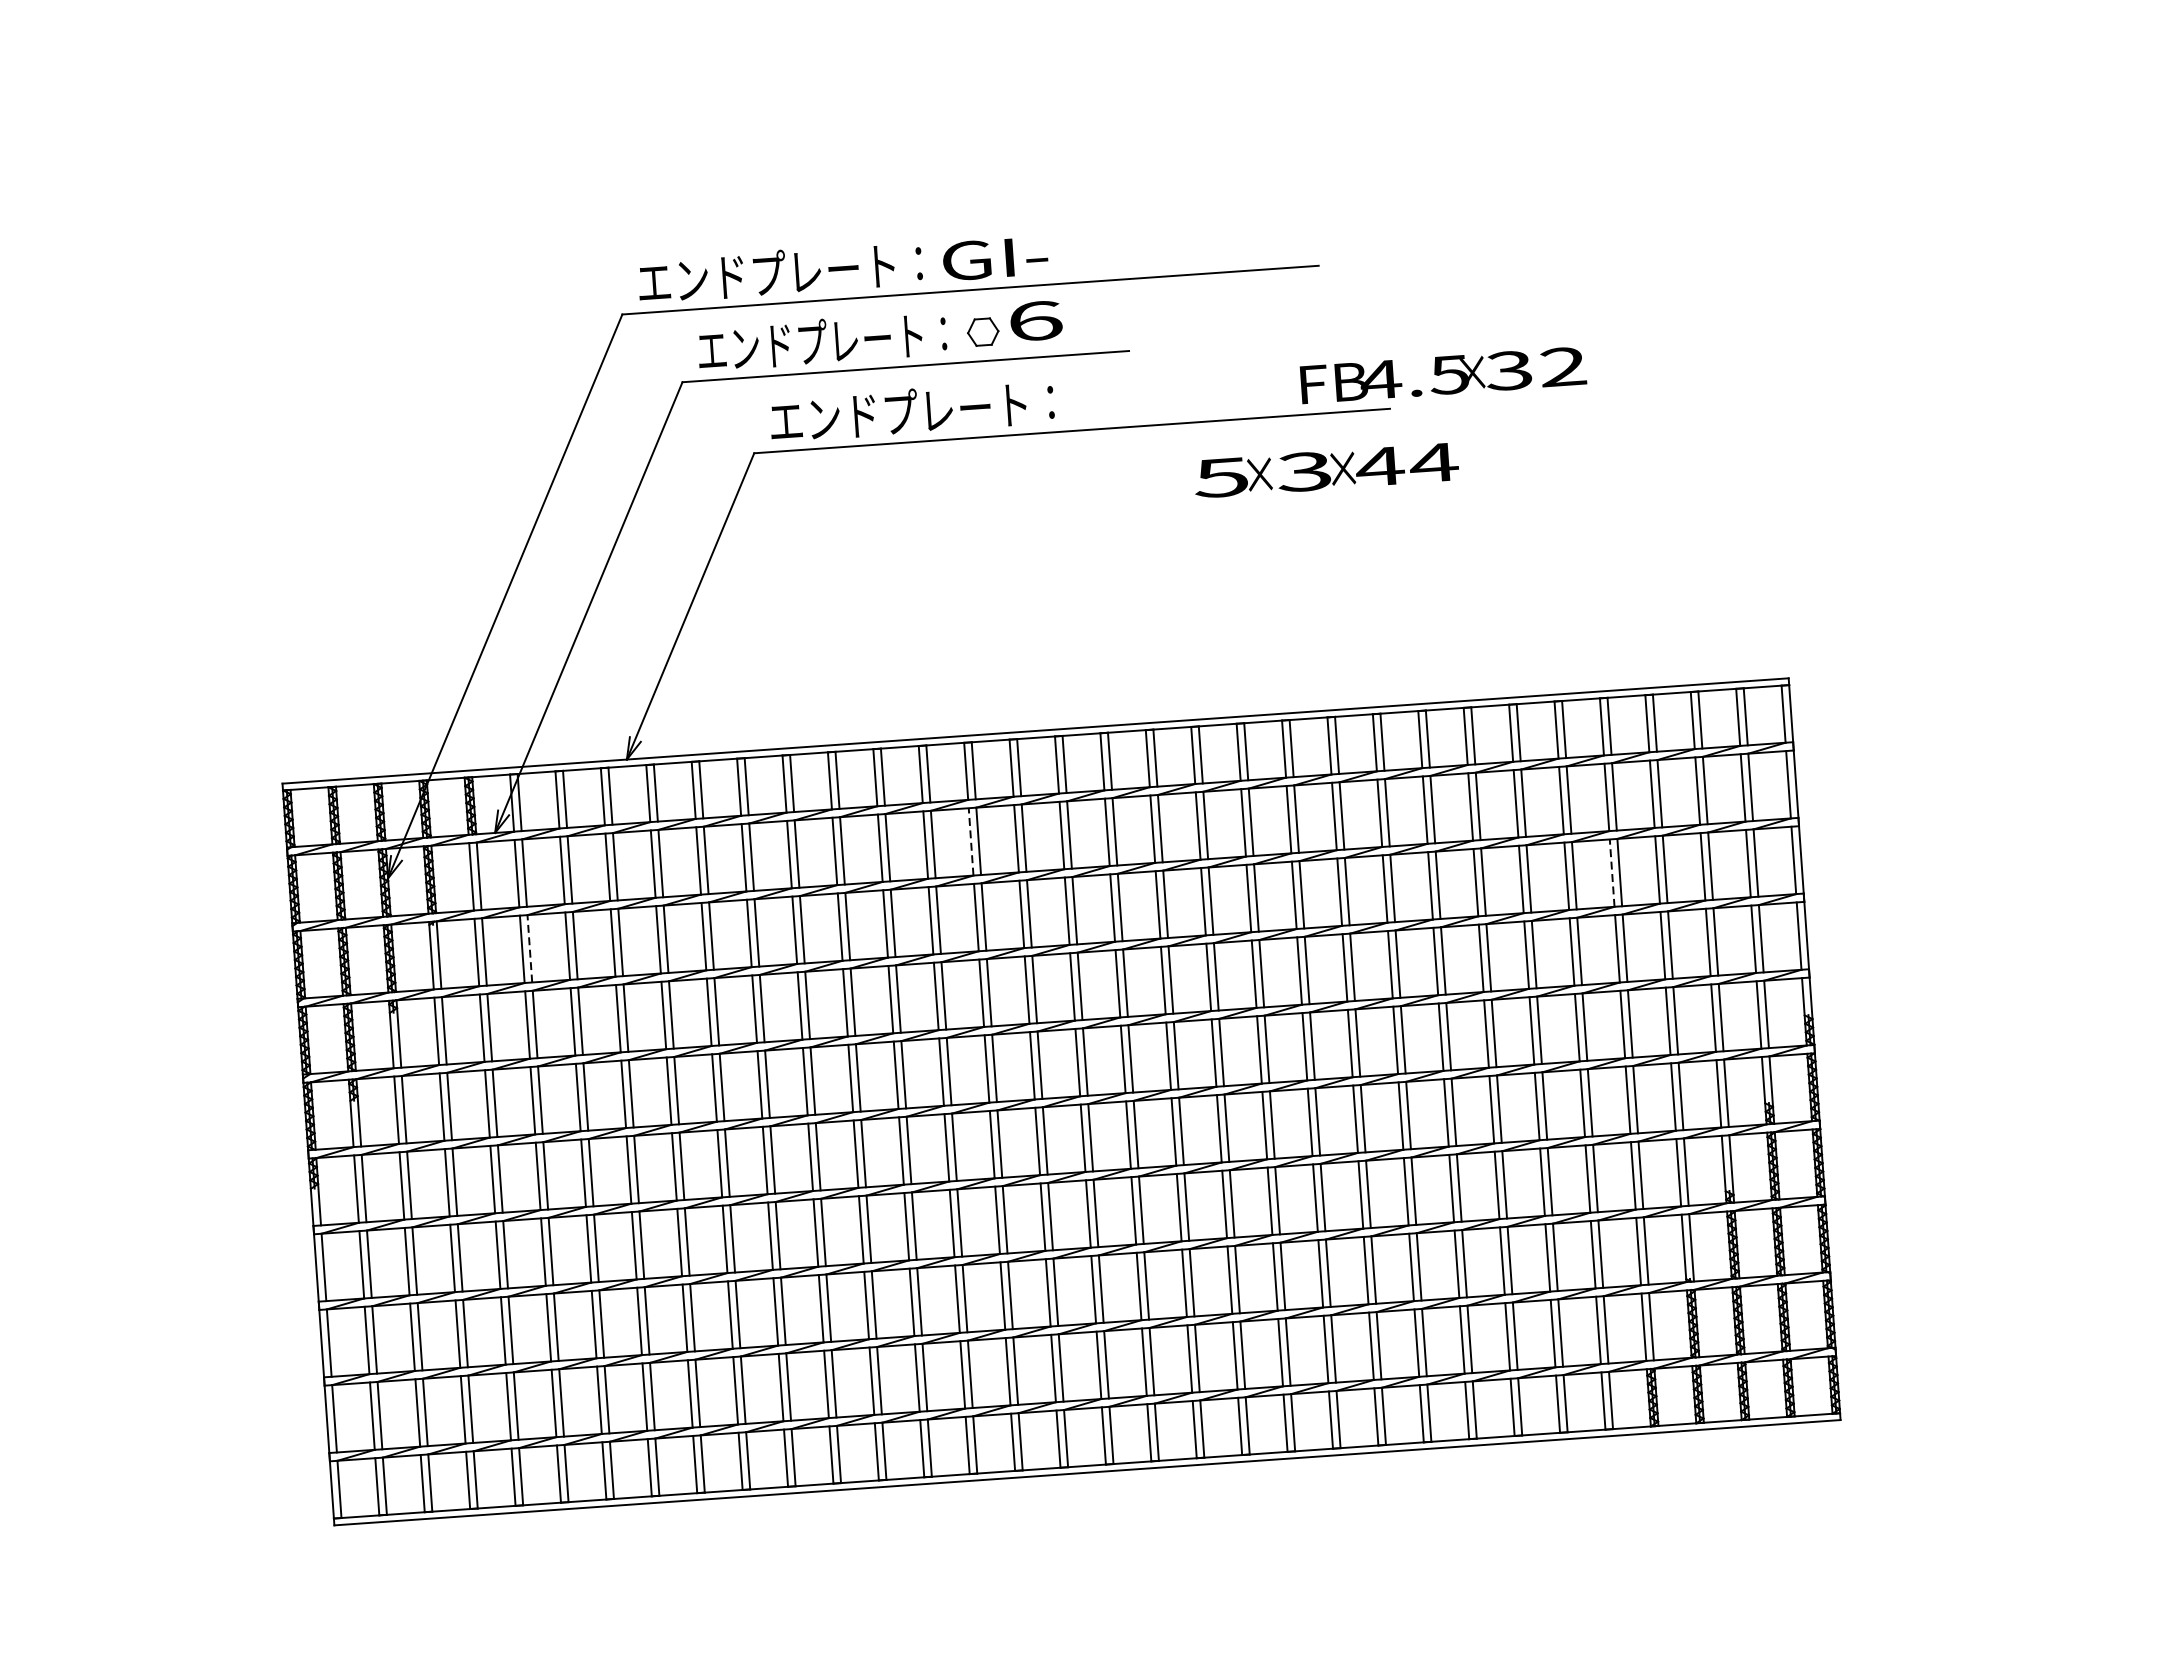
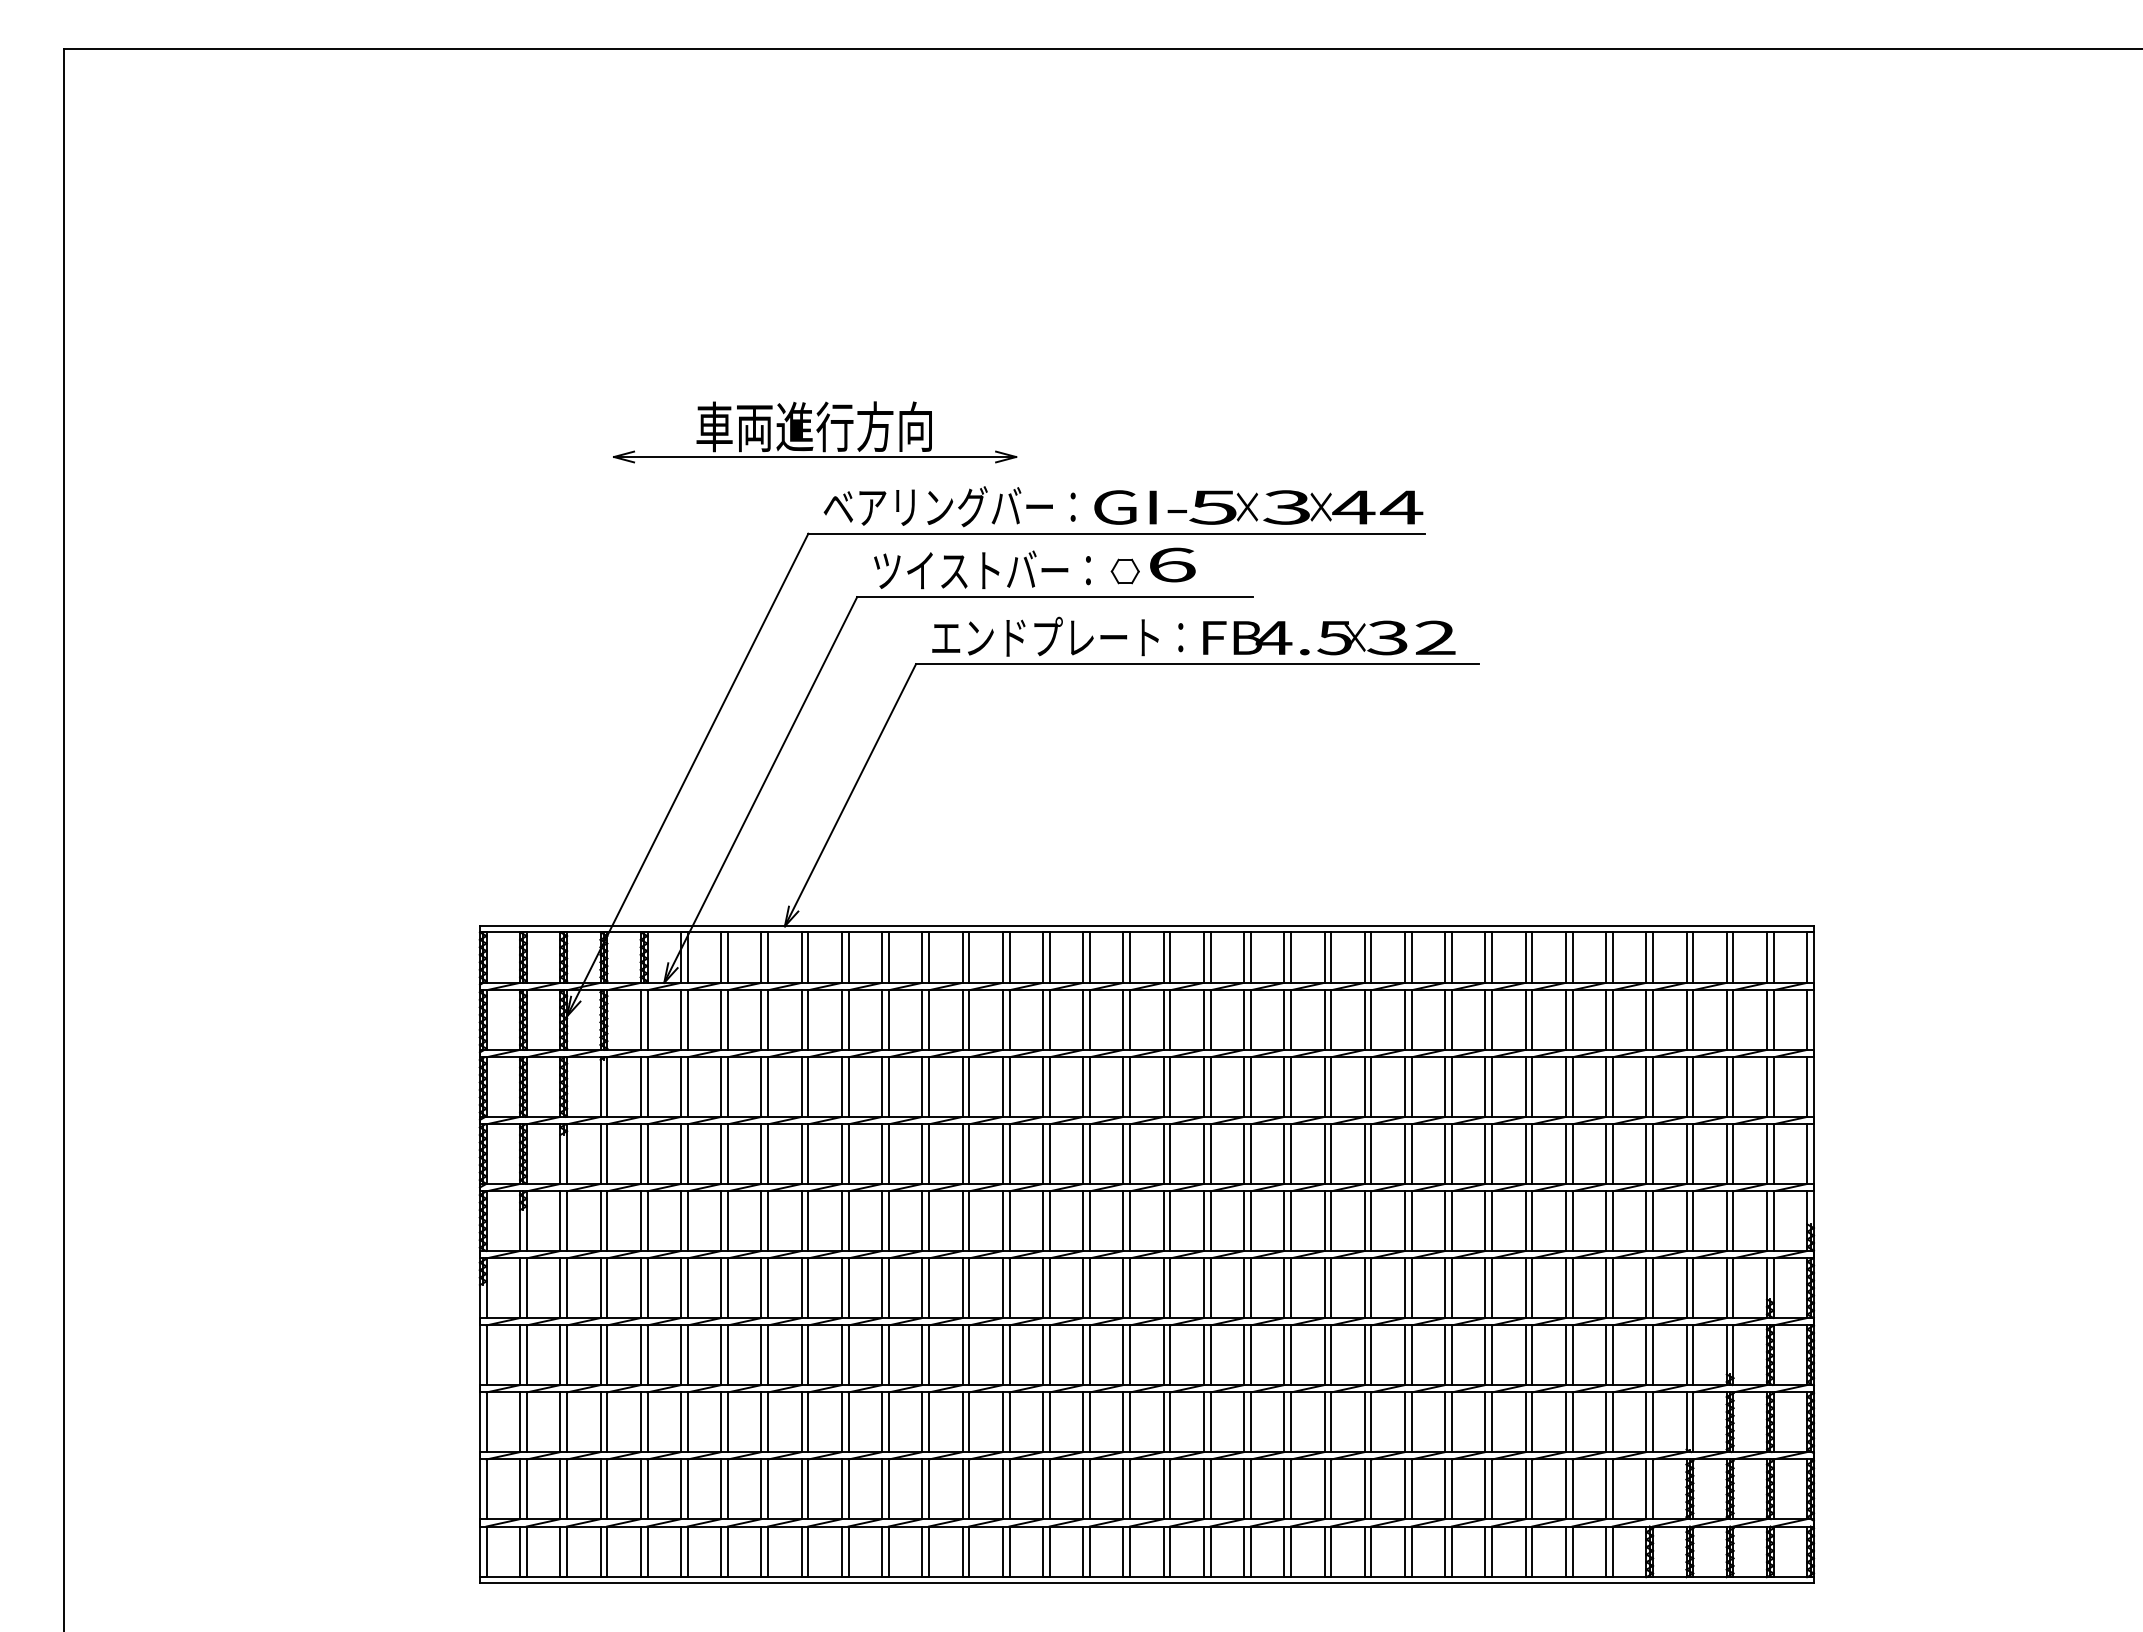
part: (622, 199) -> (815, 432), added
text: (766, 273) -> (937, 506), エンドプレート： -> ベアリングバー：
text: (821, 341) -> (982, 569), エンドプレート： -> ツイストバー：
text: (1443, 374) -> (1329, 637), moved
text: (1326, 470) -> (1306, 507), moved
line: (971, 842) -> (1083, 1020), dashed -> solid
line: (1612, 873) -> (1646, 1087), dashed -> solid
line: (529, 949) -> (687, 1087), dashed -> solid

